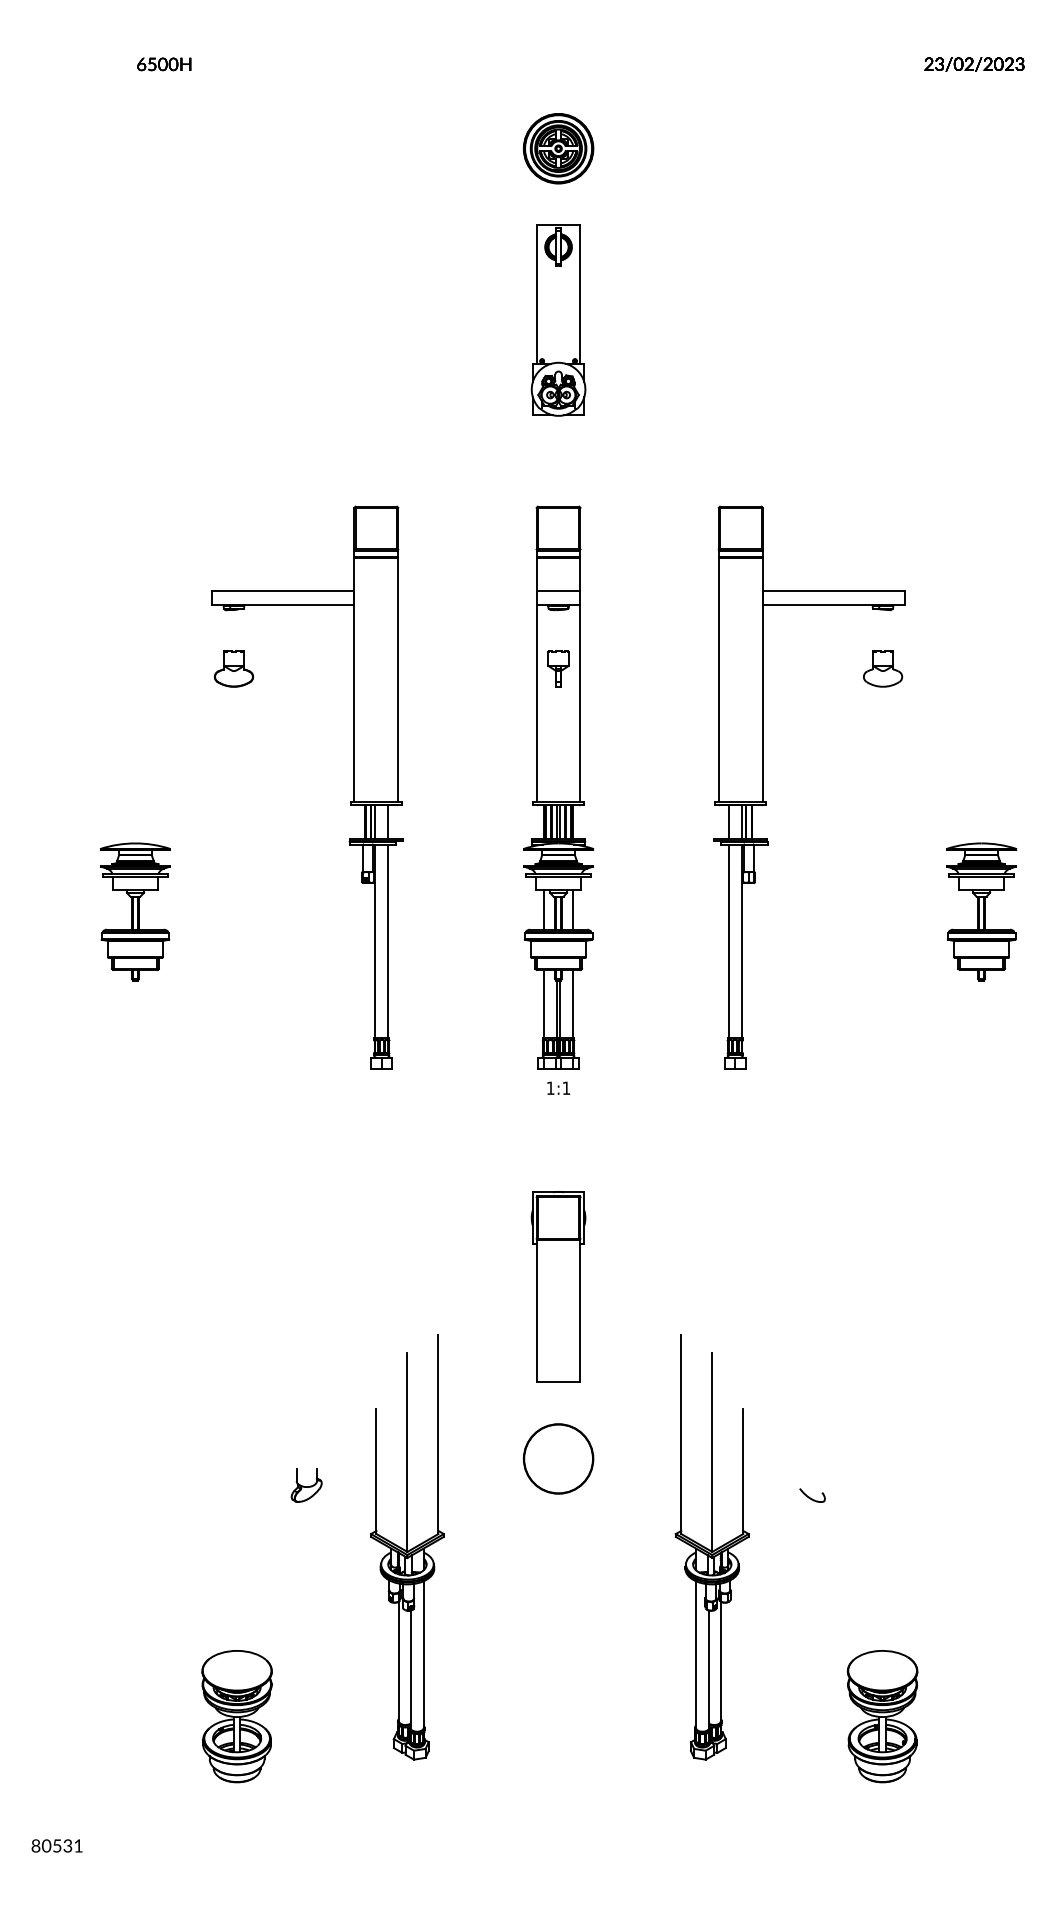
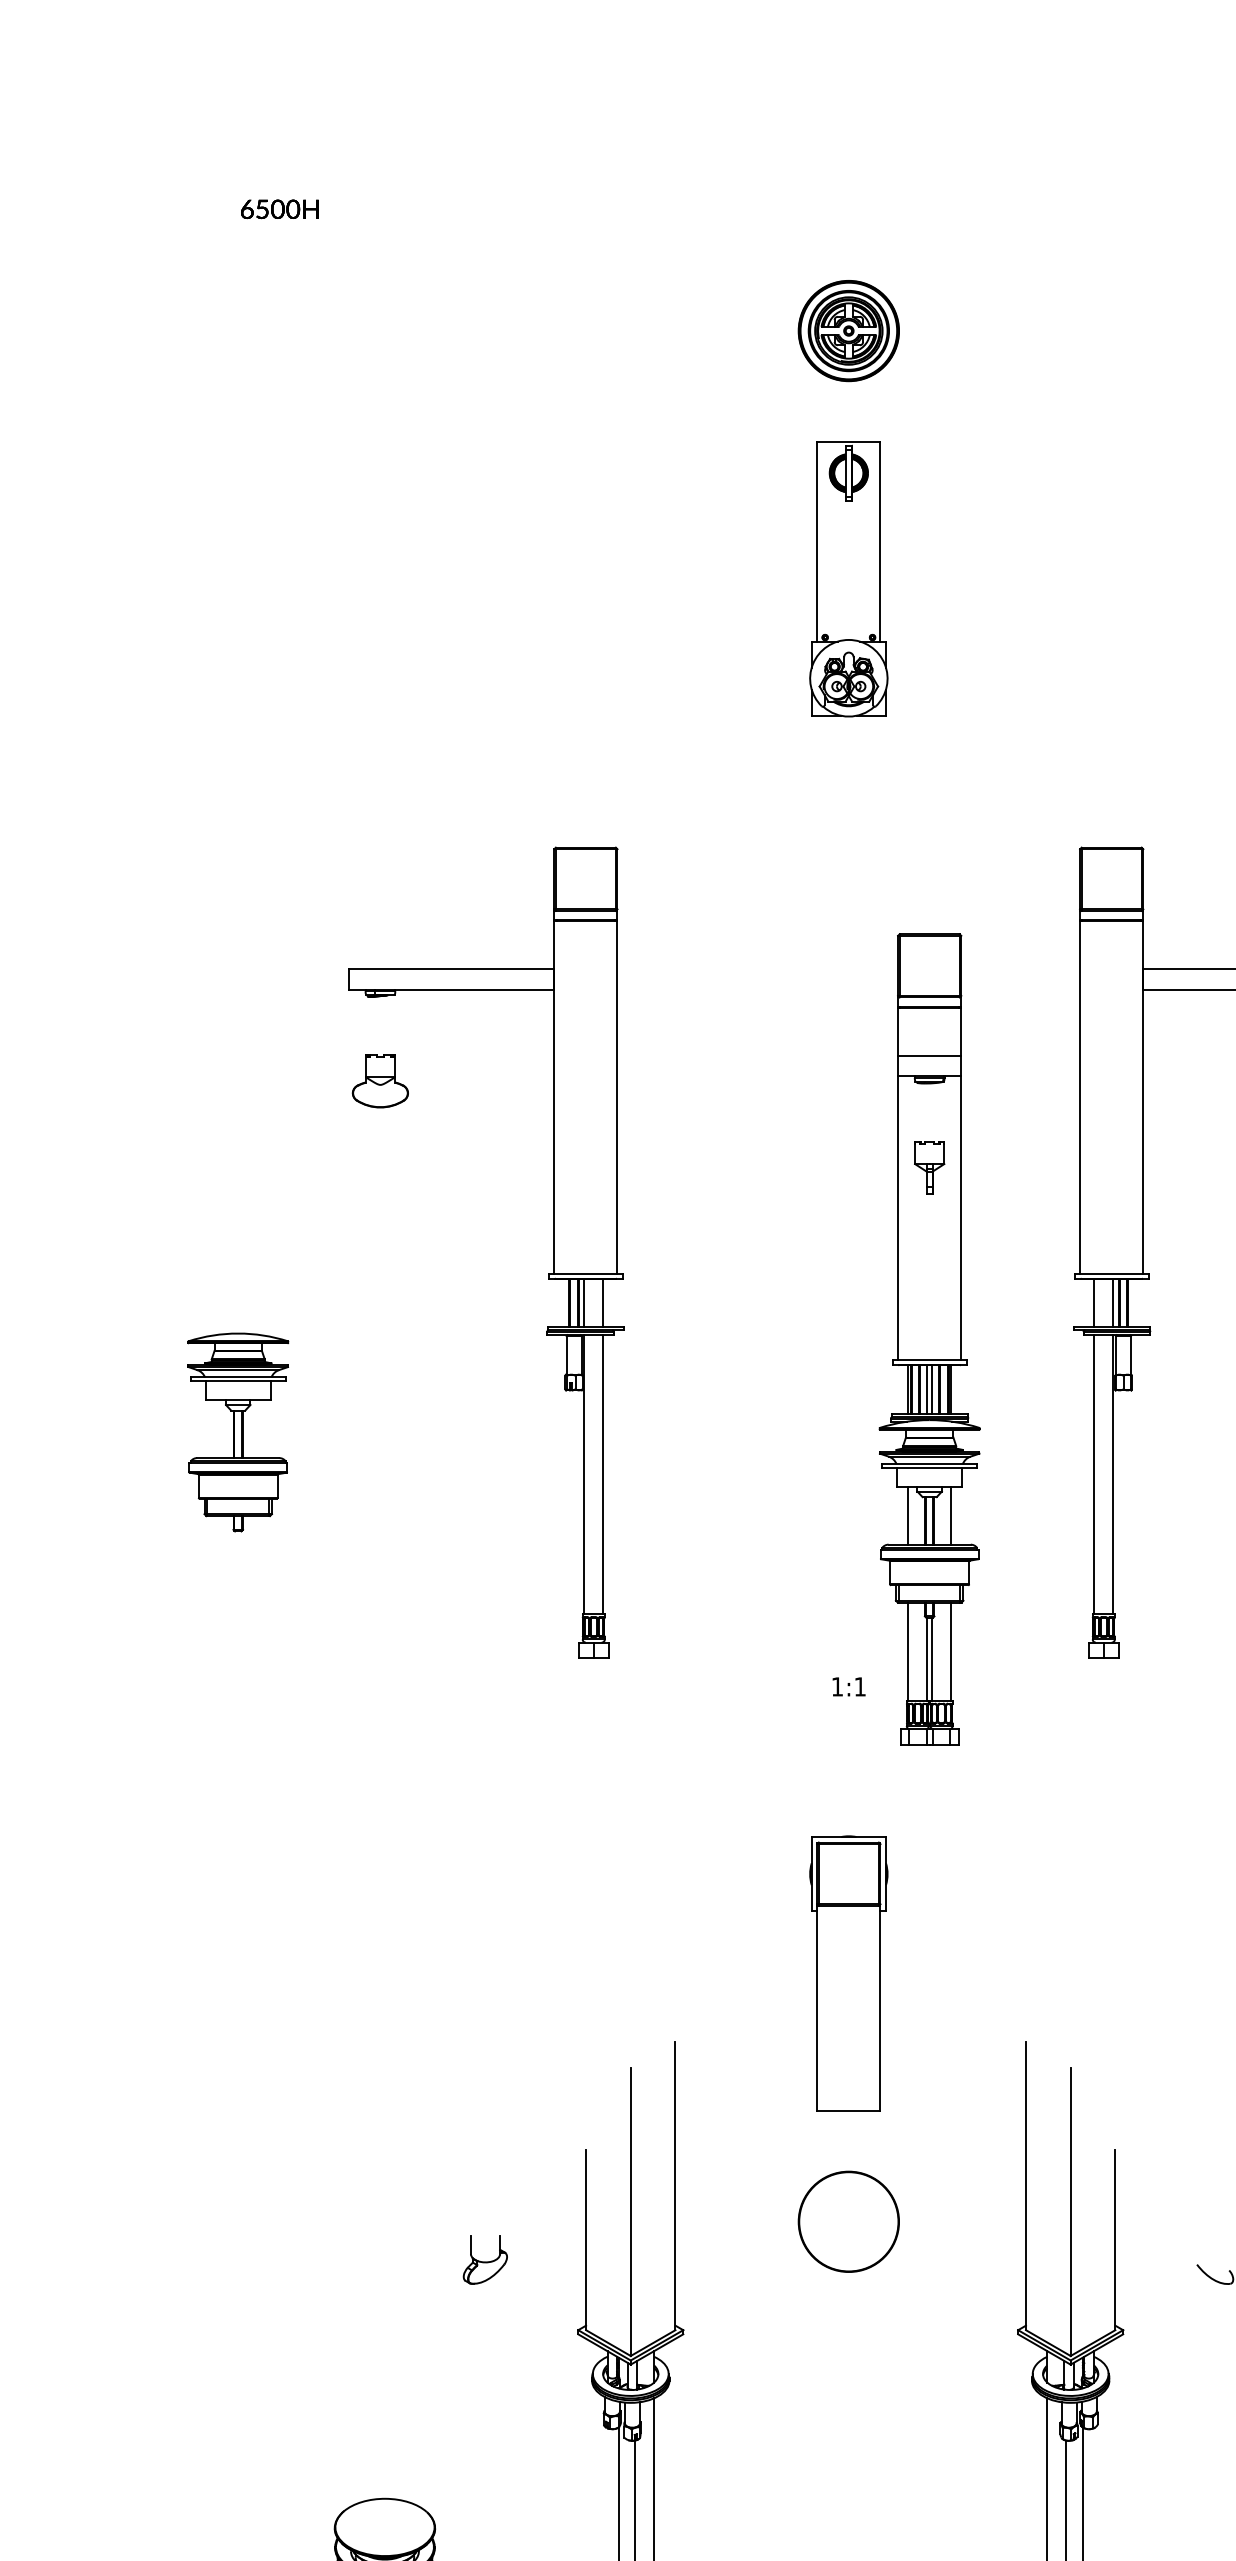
part: (558, 787) -> (929, 1339), moved

